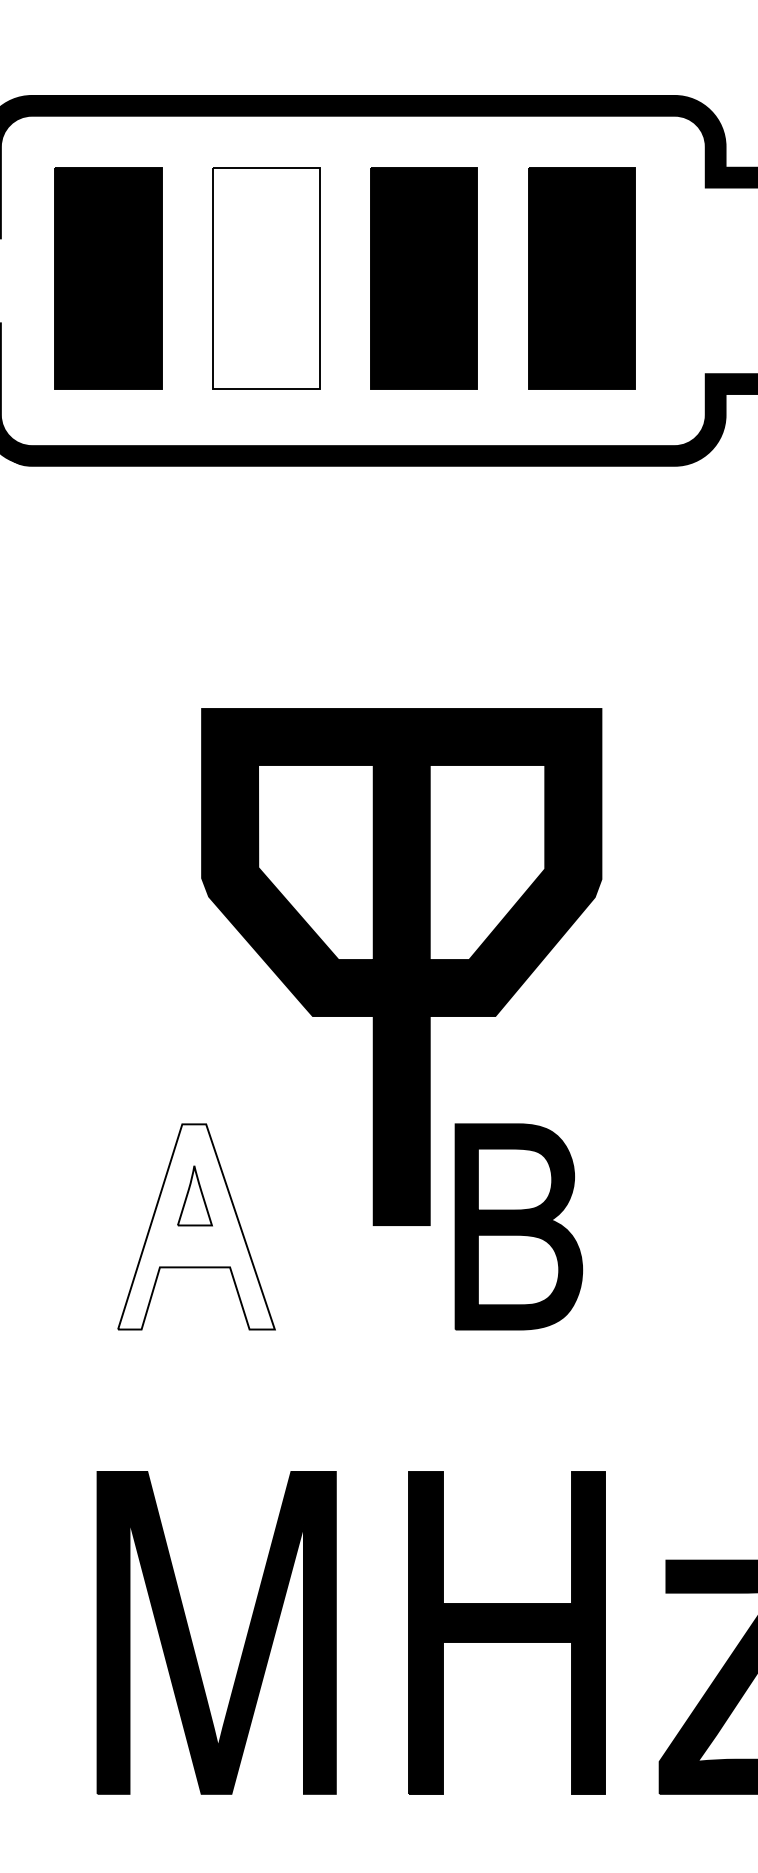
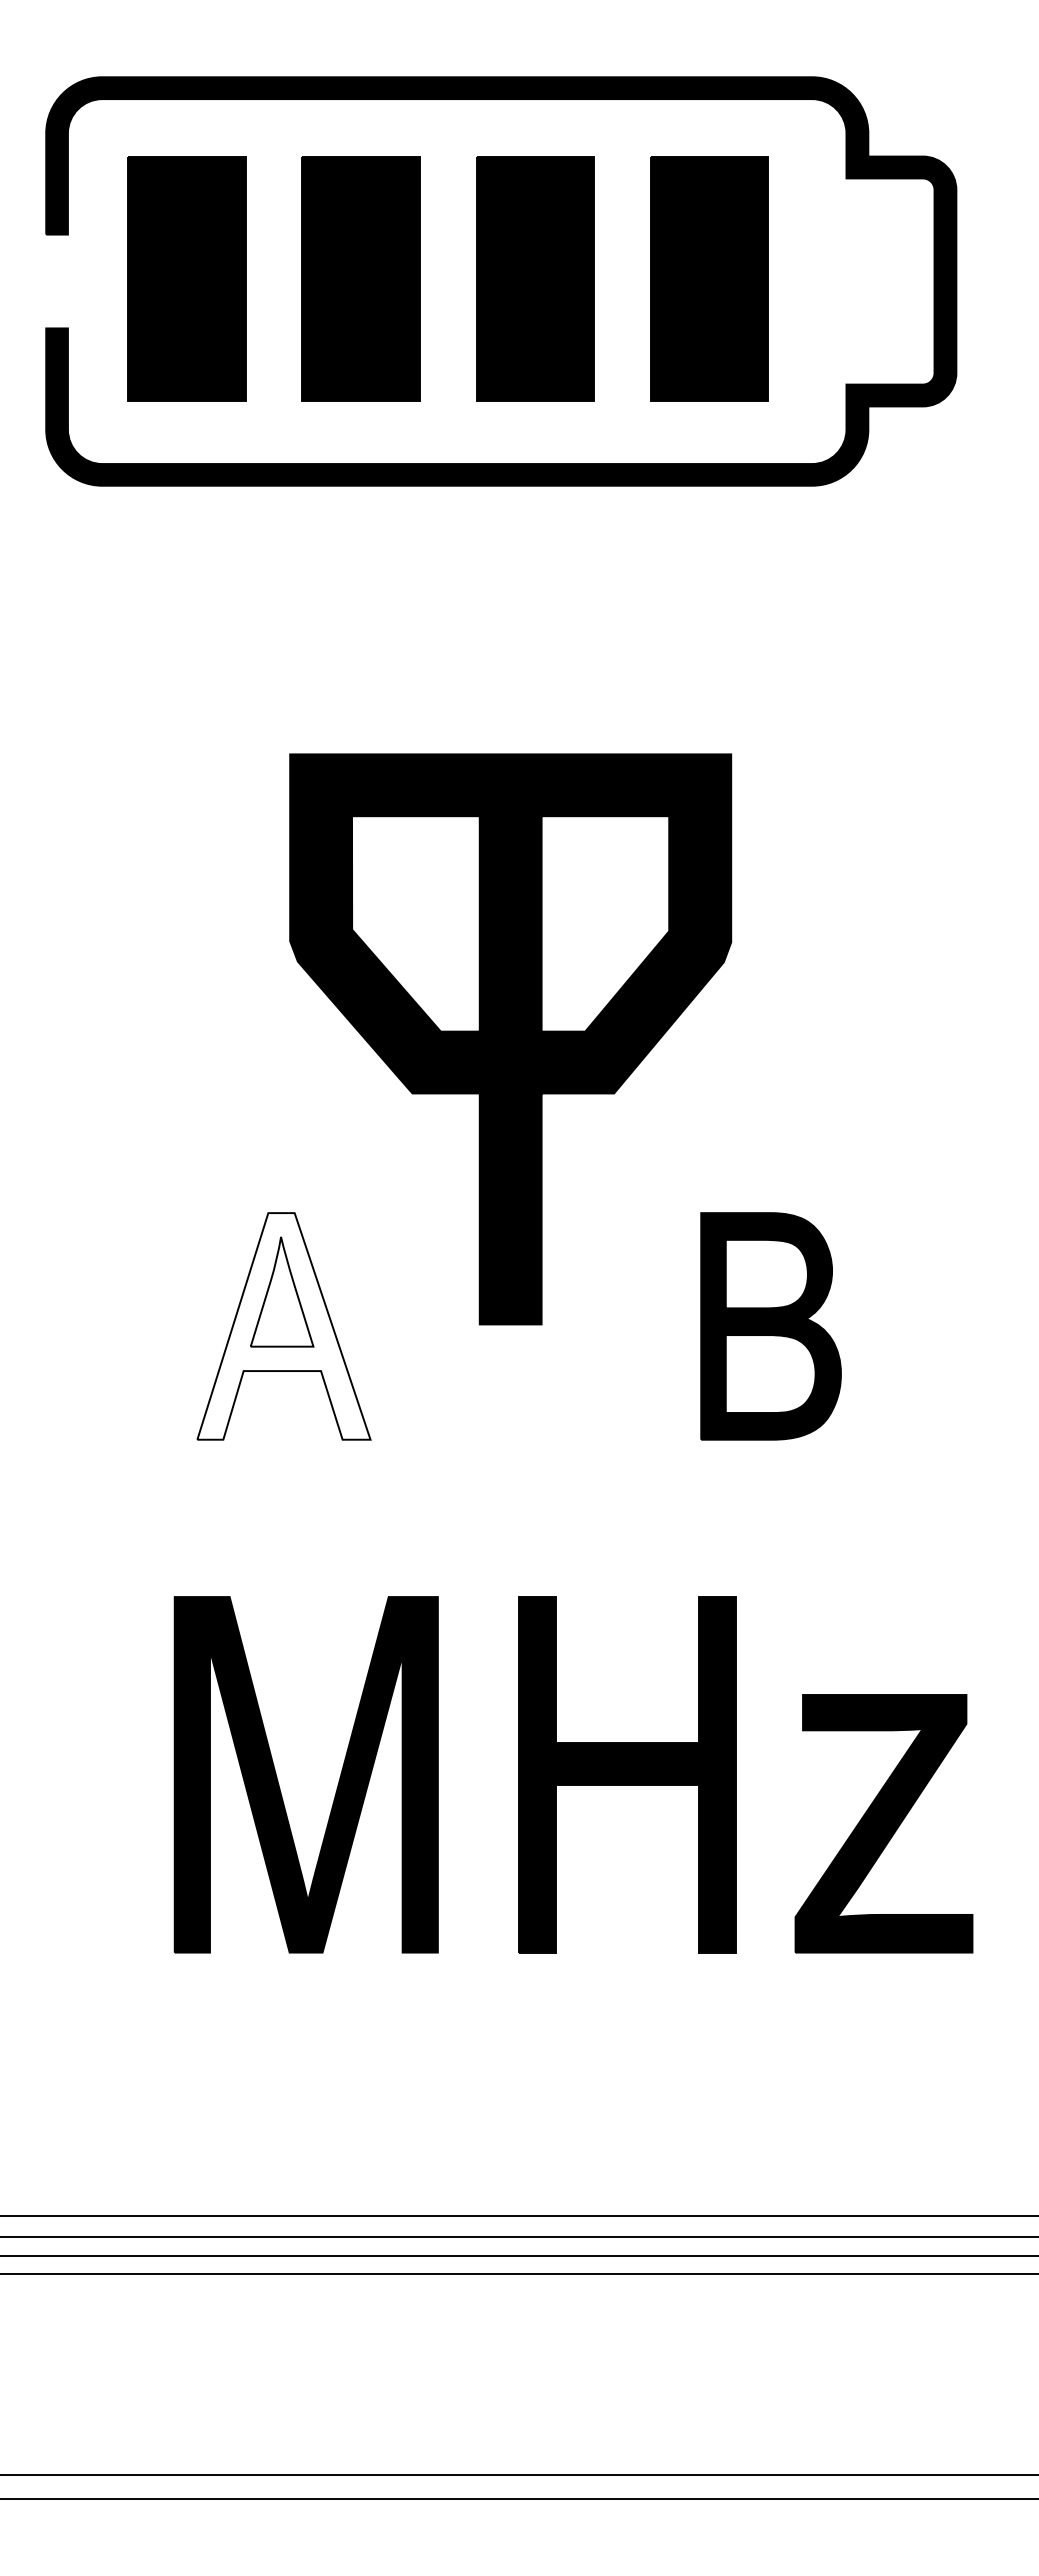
fill: (265, 278) -> (360, 278), added
part: (195, 1195) -> (282, 1291), size x1.67
part: (518, 1227) -> (770, 1326), moved

